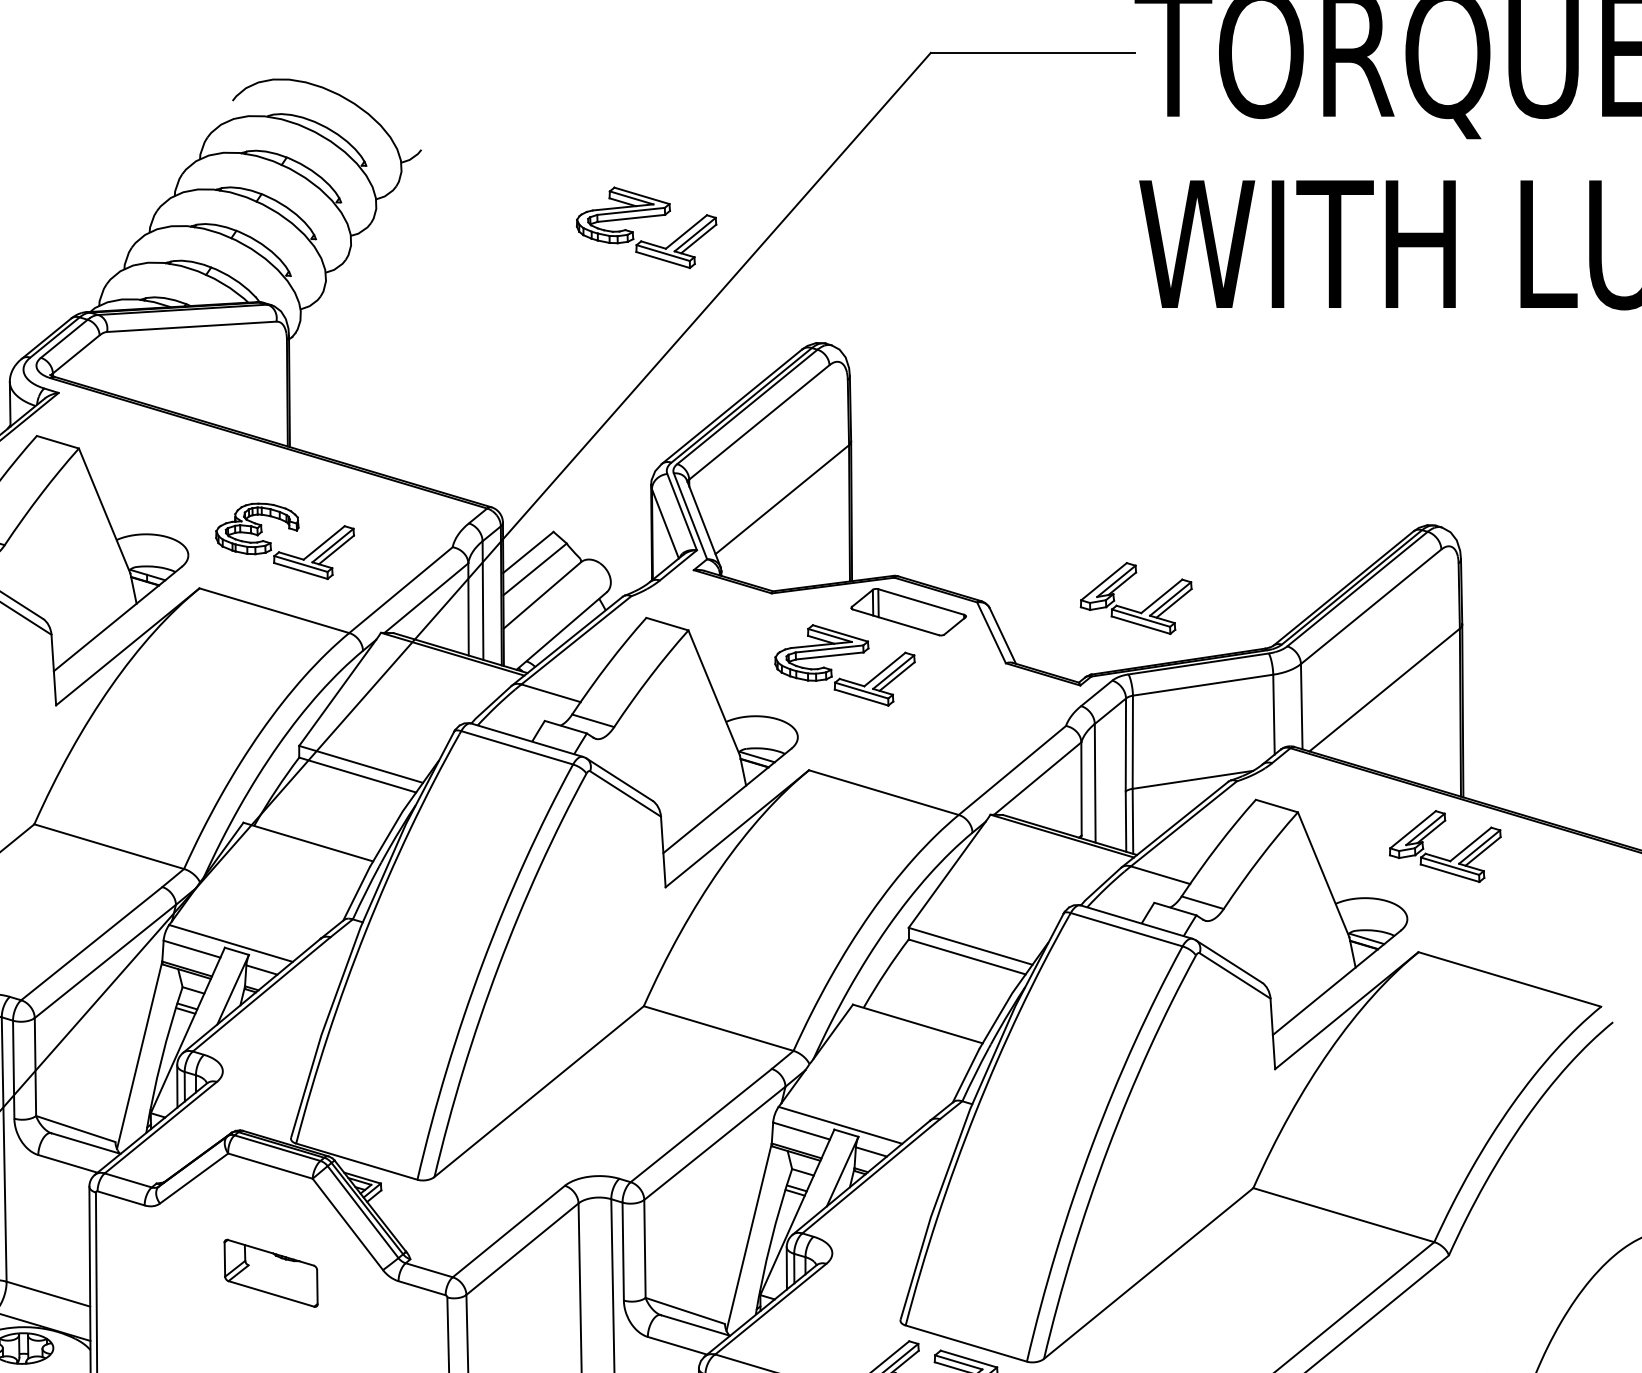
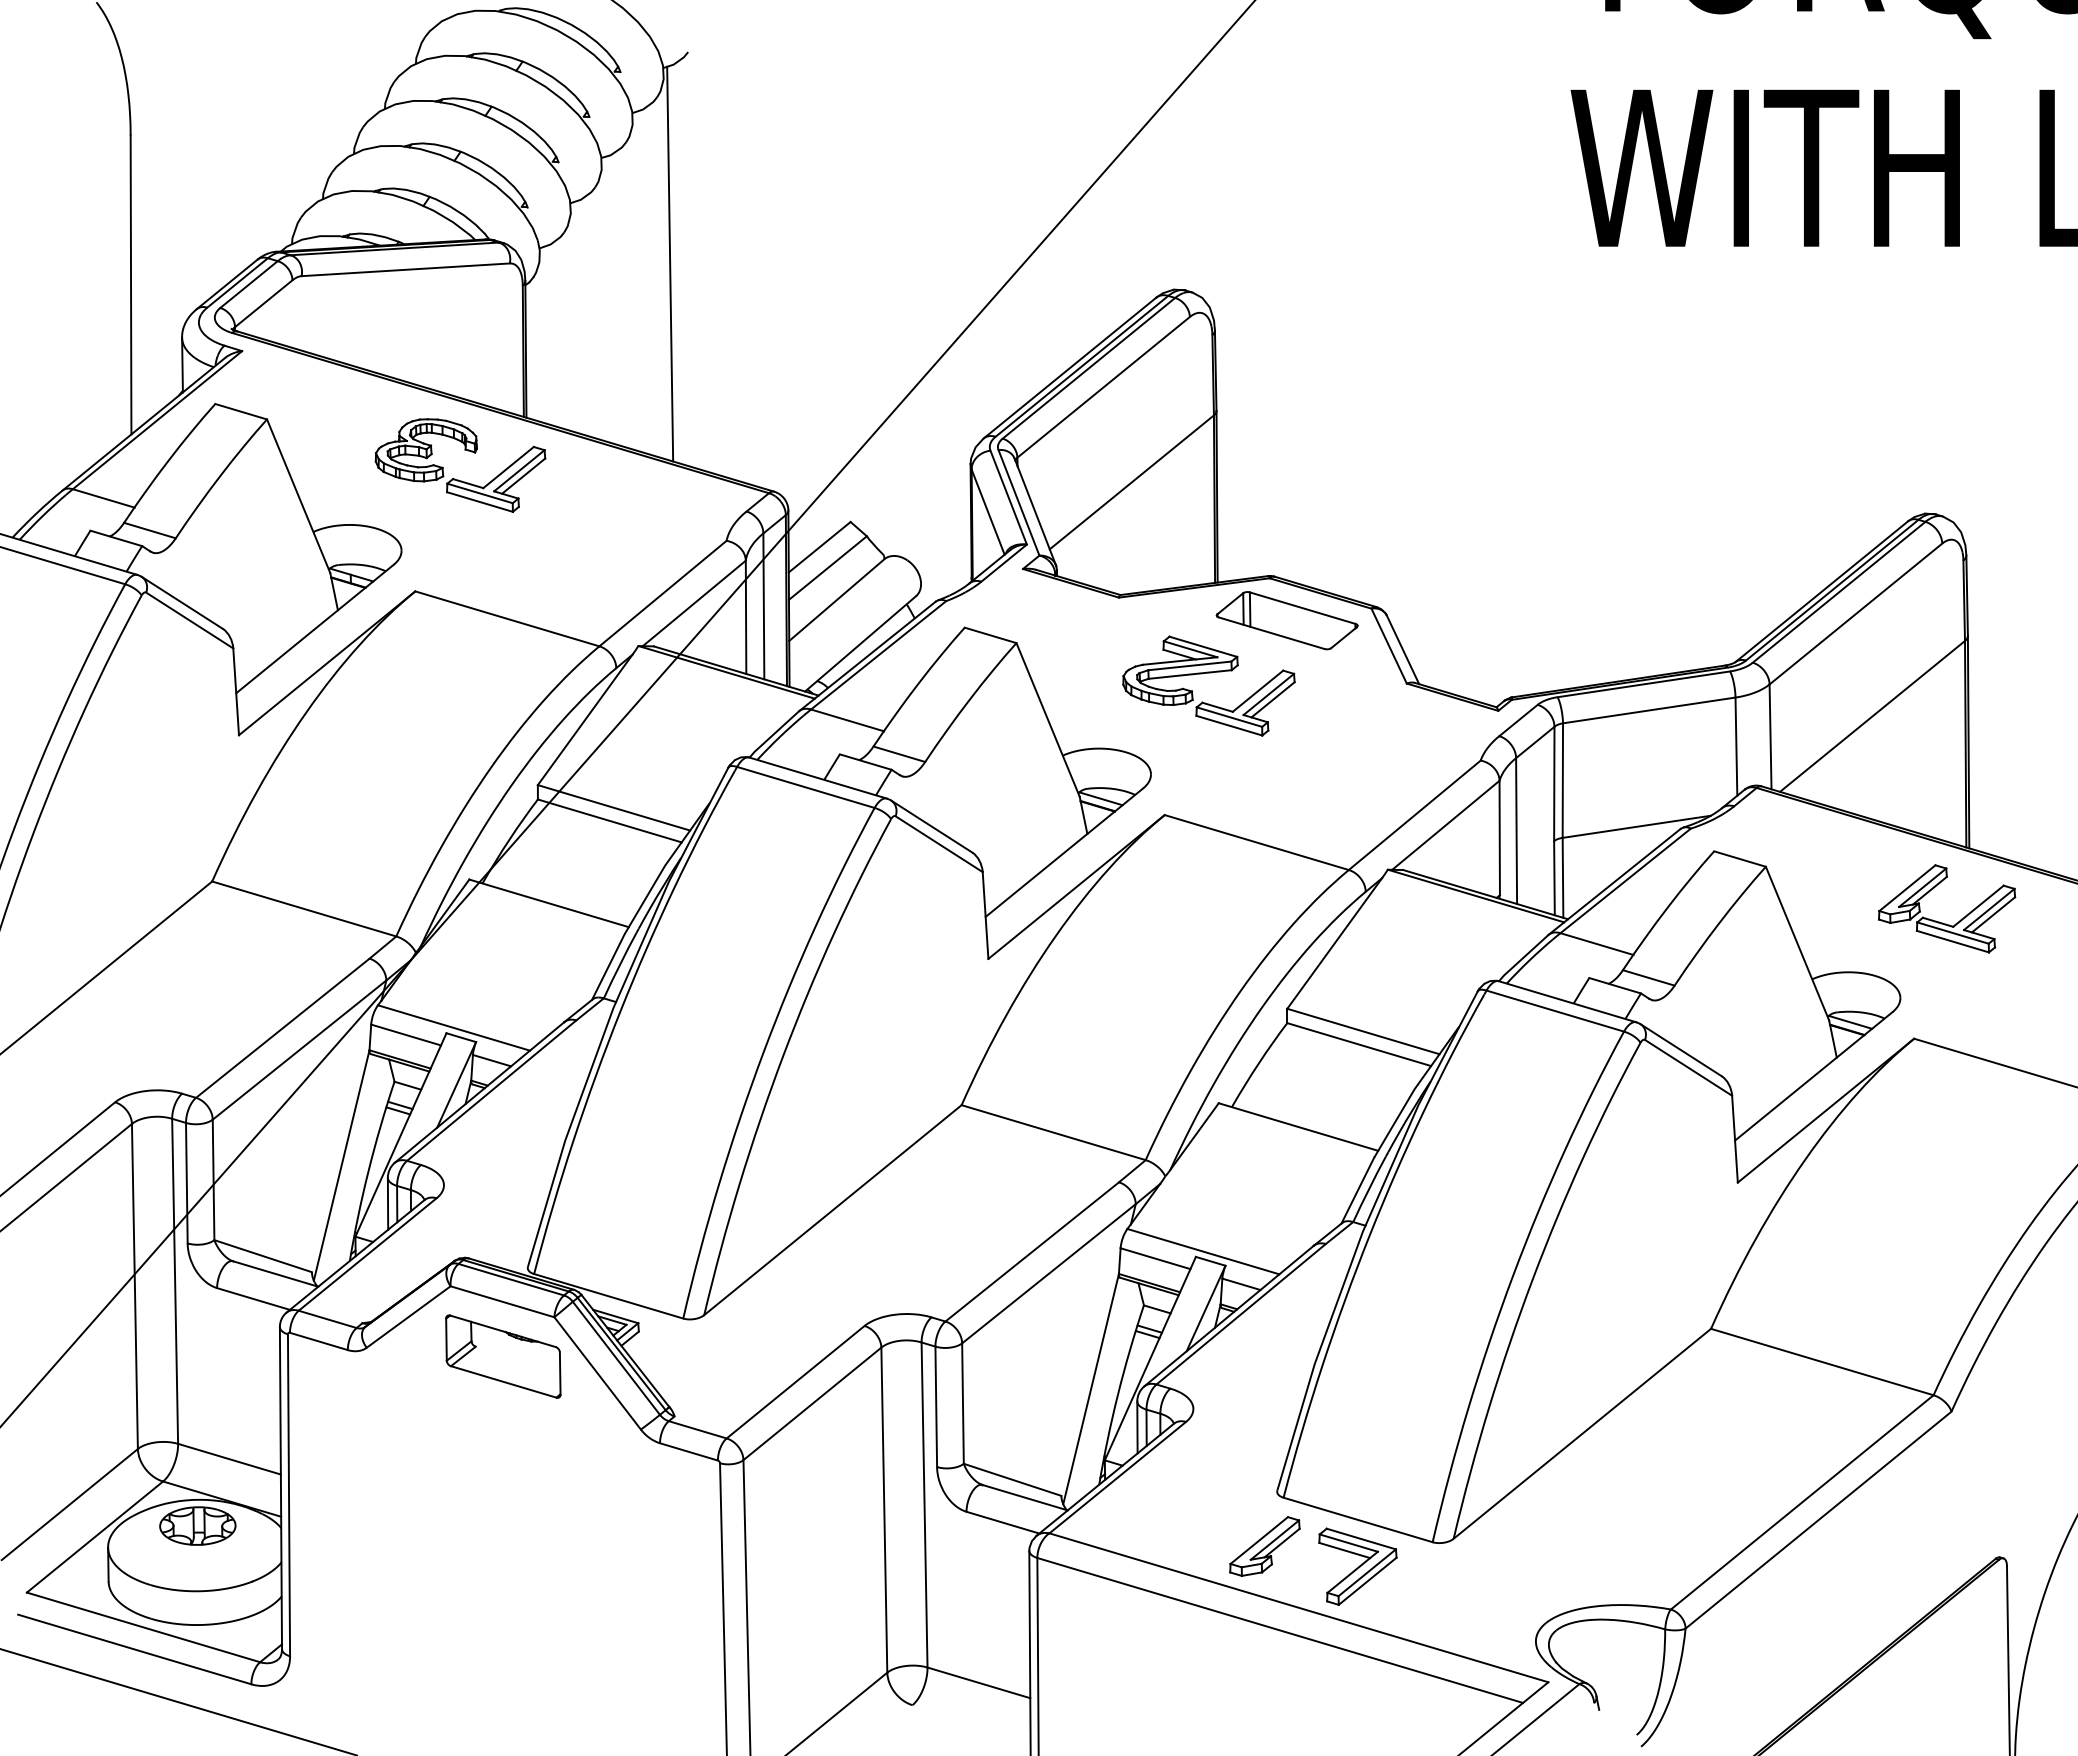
part: (646, 217) -> (964, 135), removed
line: (407, 321) -> (670, 263), added
part: (281, 551) -> (455, 478), moved
part: (1132, 609) -> (1562, 617), removed
part: (271, 1273) -> (503, 1356), moved

